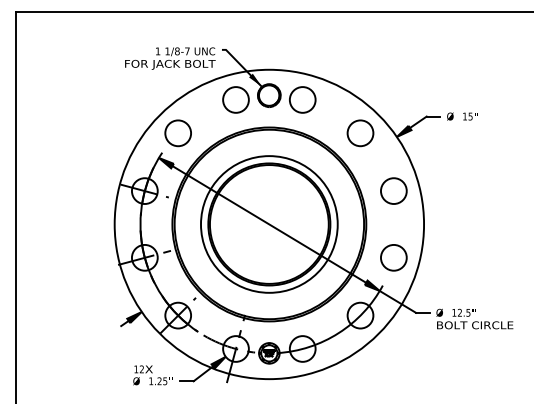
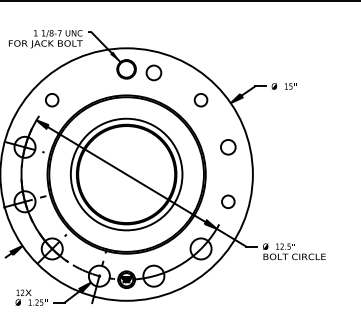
circle: (235, 99) -> (99, 72), removed
circle: (302, 99) -> (153, 72), size x0.7
circle: (177, 133) -> (51, 100), size x0.6
circle: (360, 133) -> (201, 100), size x0.6
circle: (393, 190) -> (227, 146), size x0.7
circle: (393, 257) -> (227, 201), size x0.6

